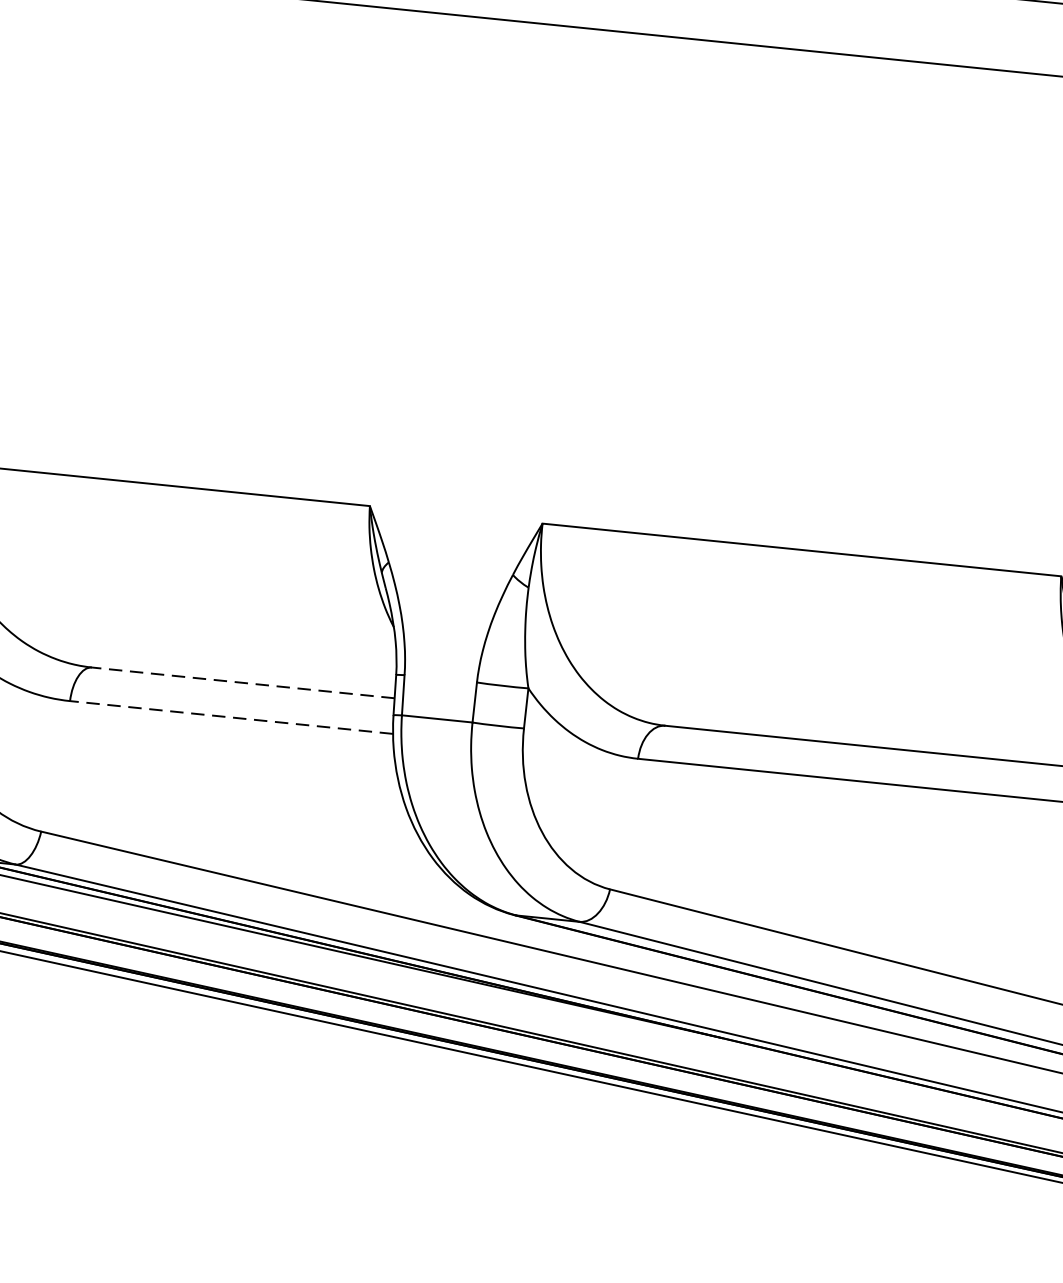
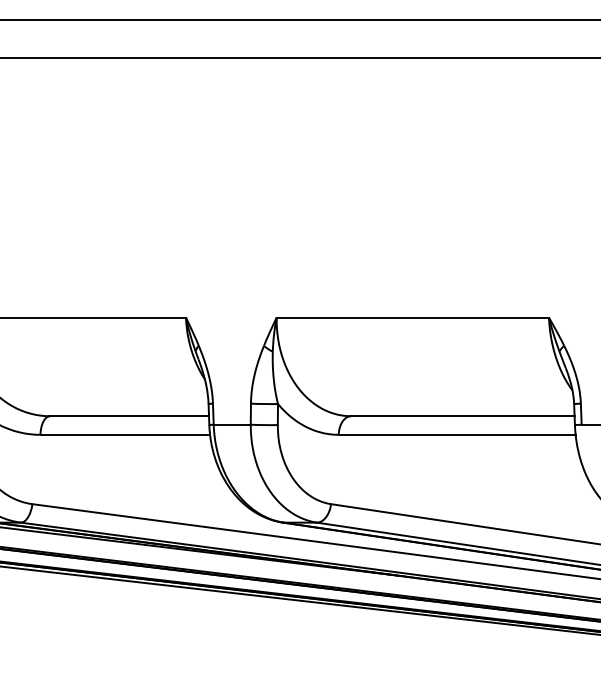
line: (243, 683) -> (129, 416), dashed -> solid
line: (232, 716) -> (125, 434), dashed -> solid

